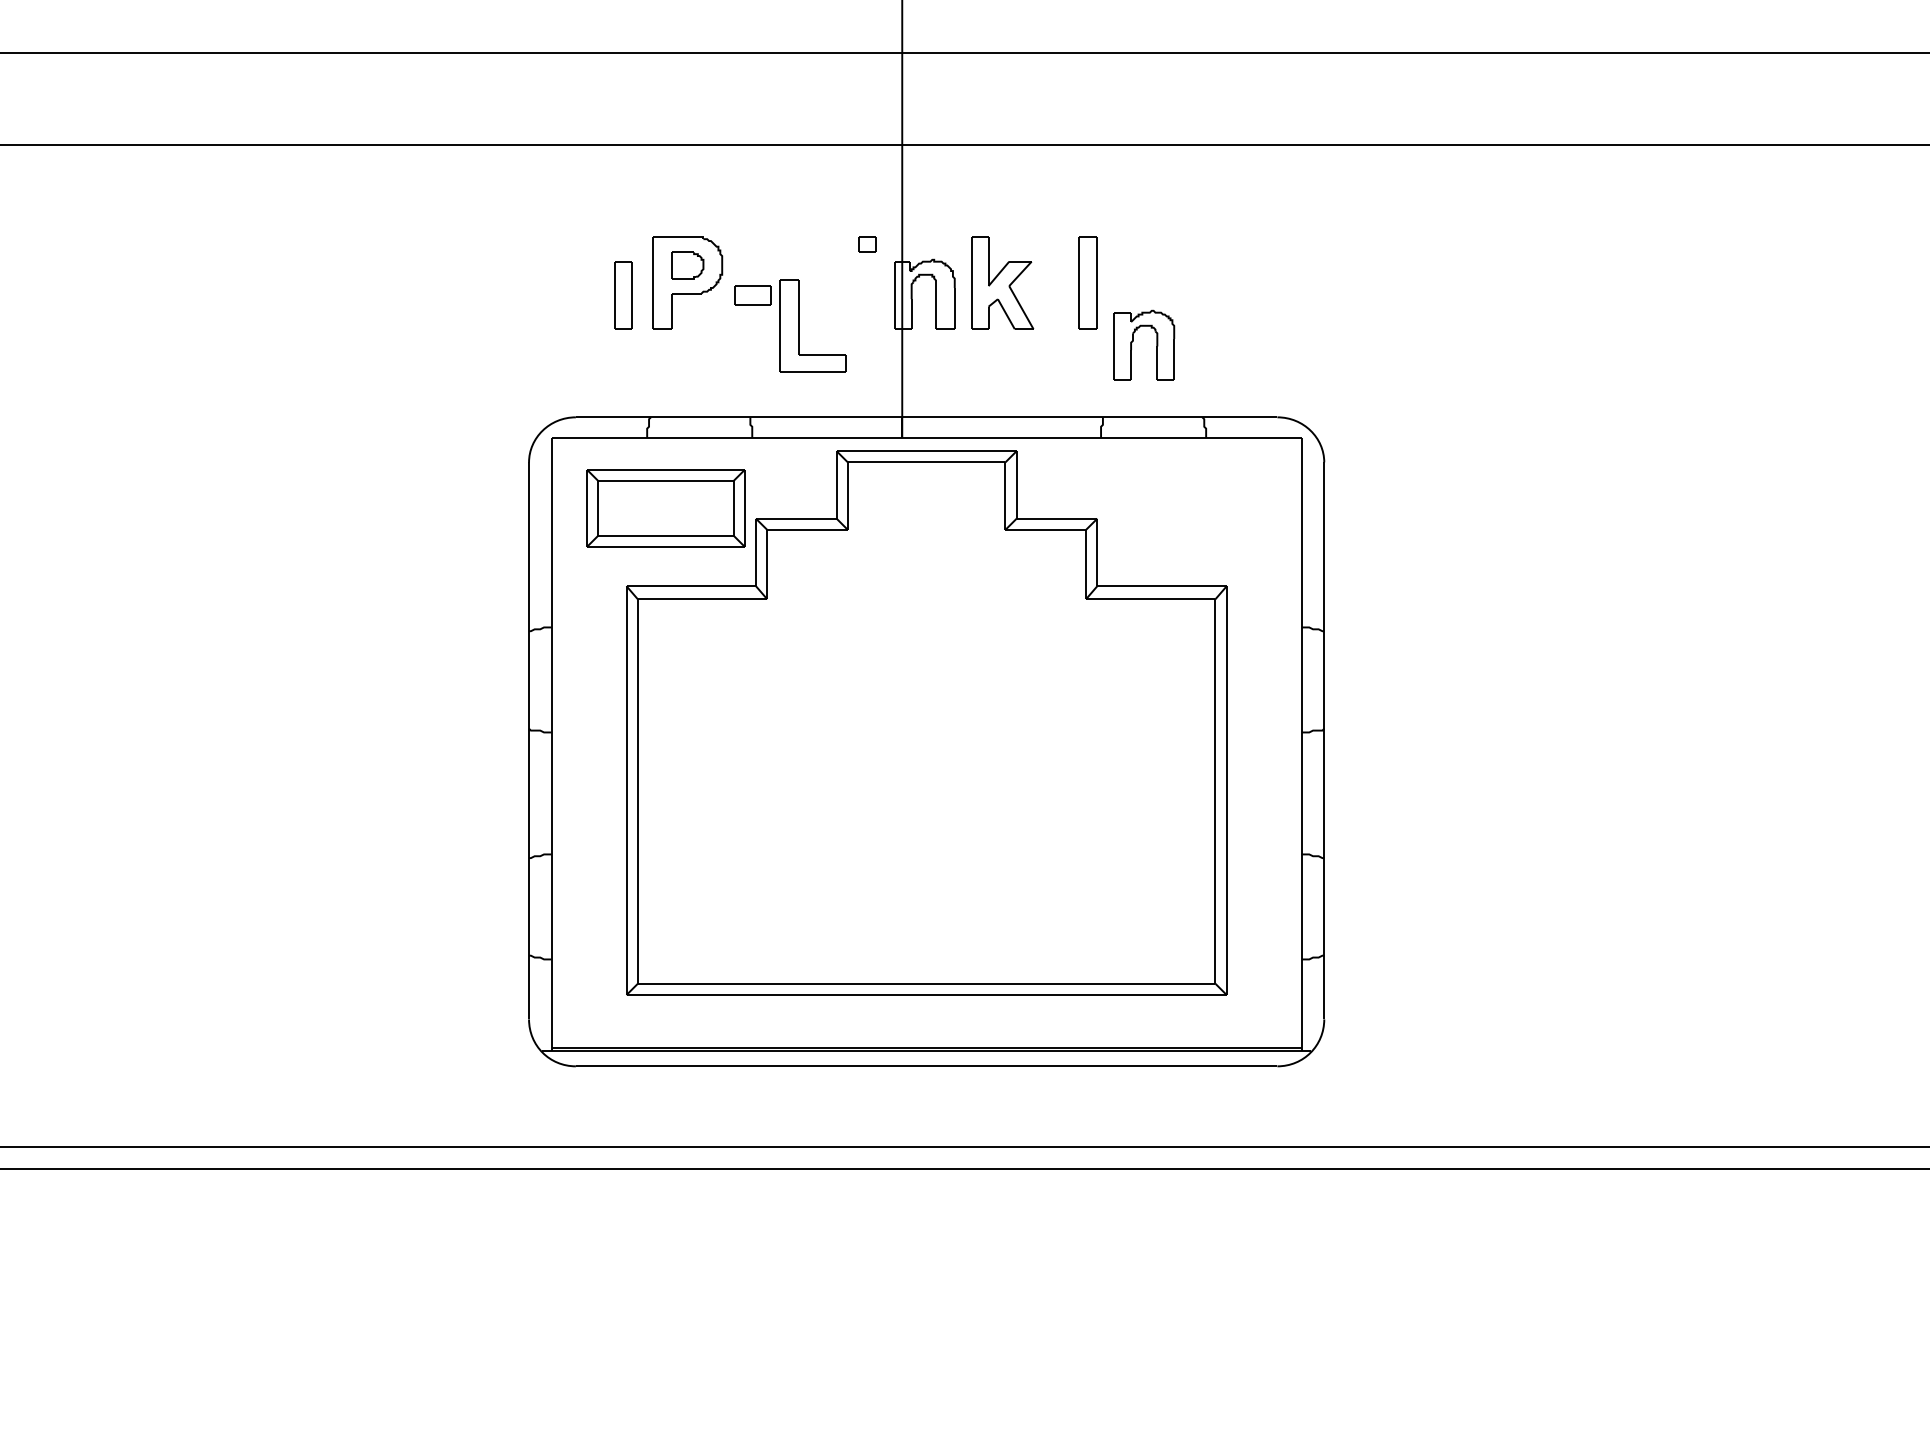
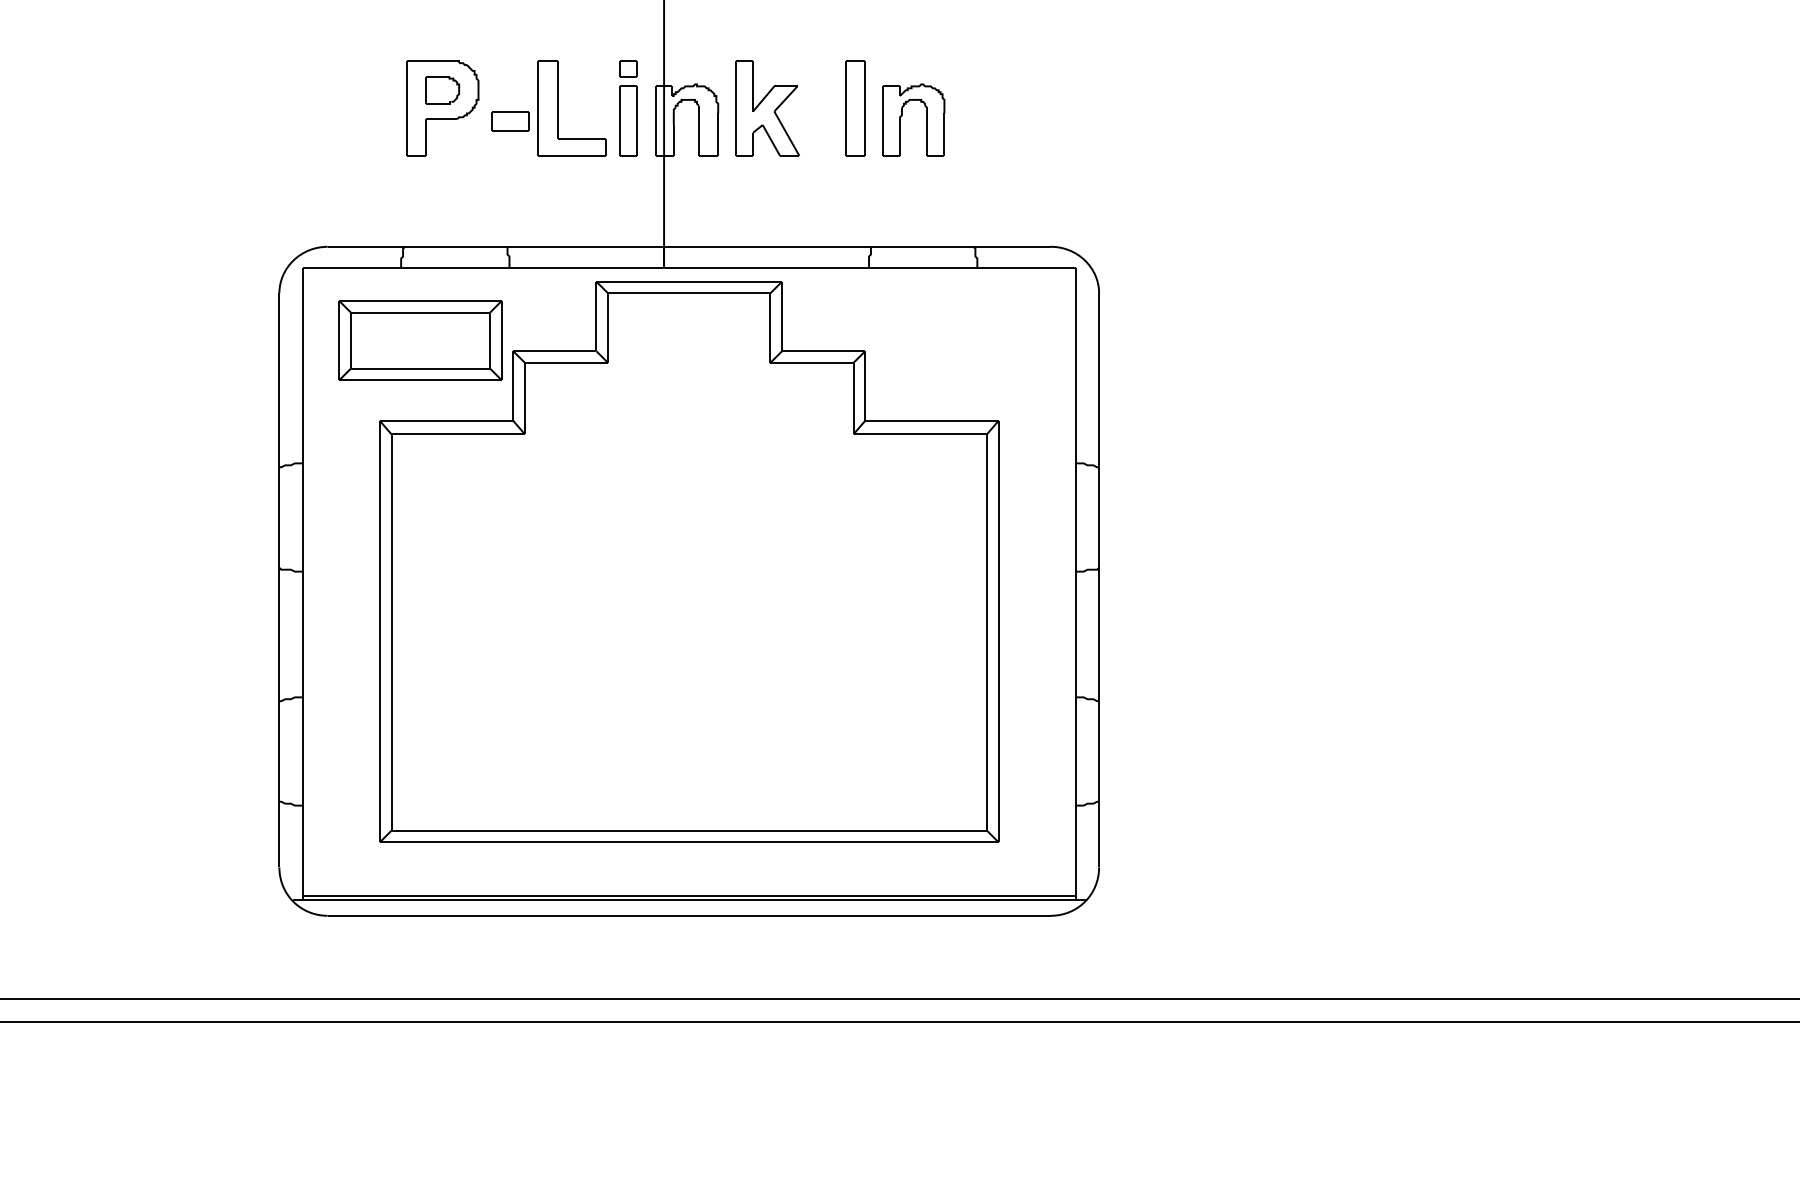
part: (623, 295) -> (628, 121), moved
part: (799, 325) -> (558, 107), moved
part: (1133, 341) -> (902, 116), moved

